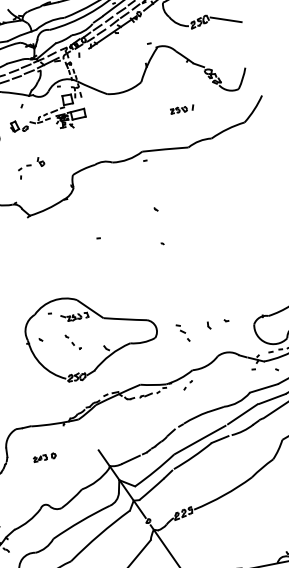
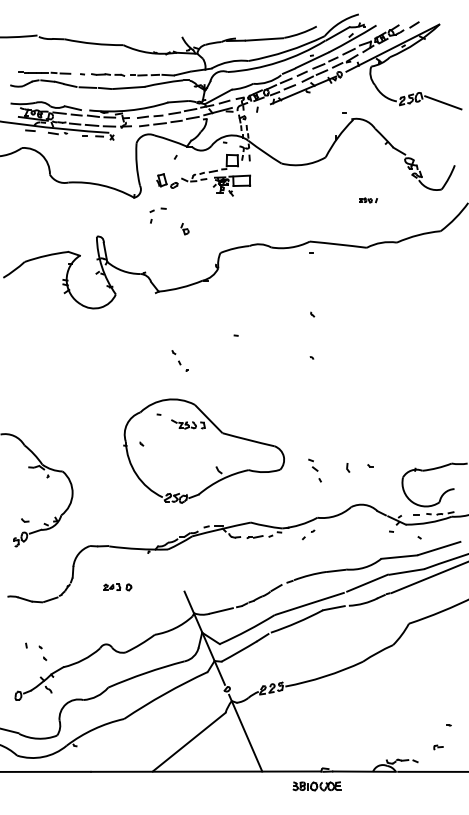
part: (182, 109) -> (368, 200), size x0.6
part: (25, 171) -> (157, 215), moved
part: (72, 342) -> (179, 360), moved

